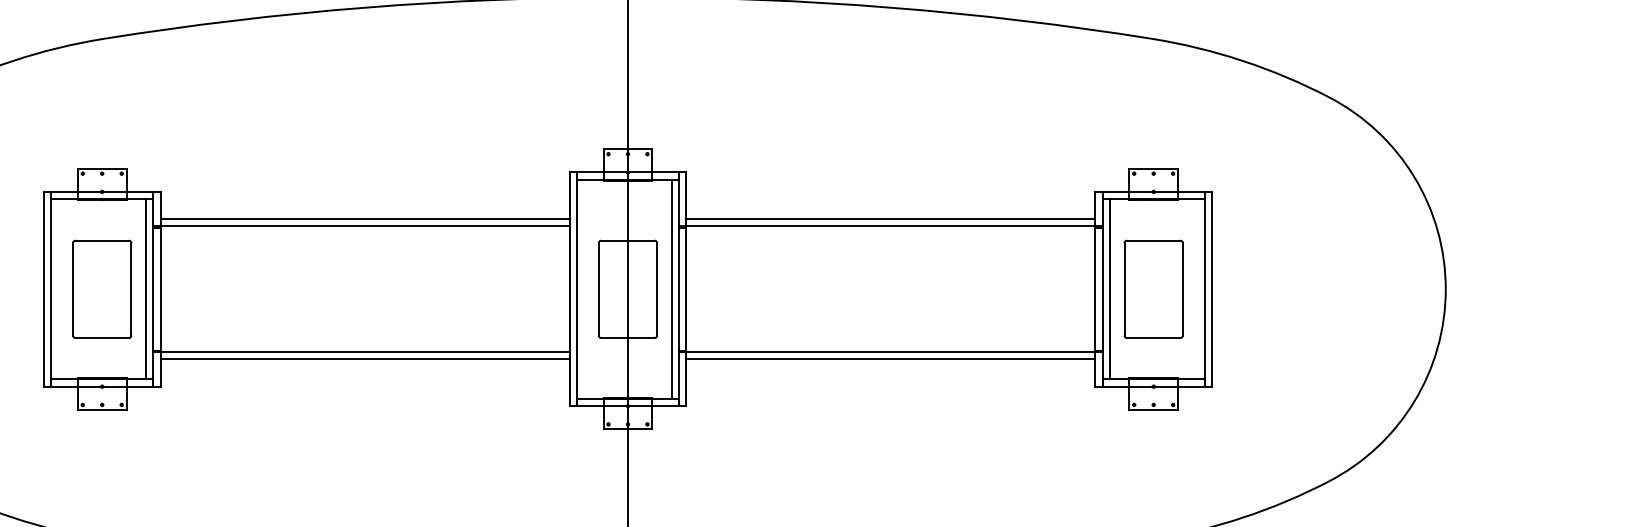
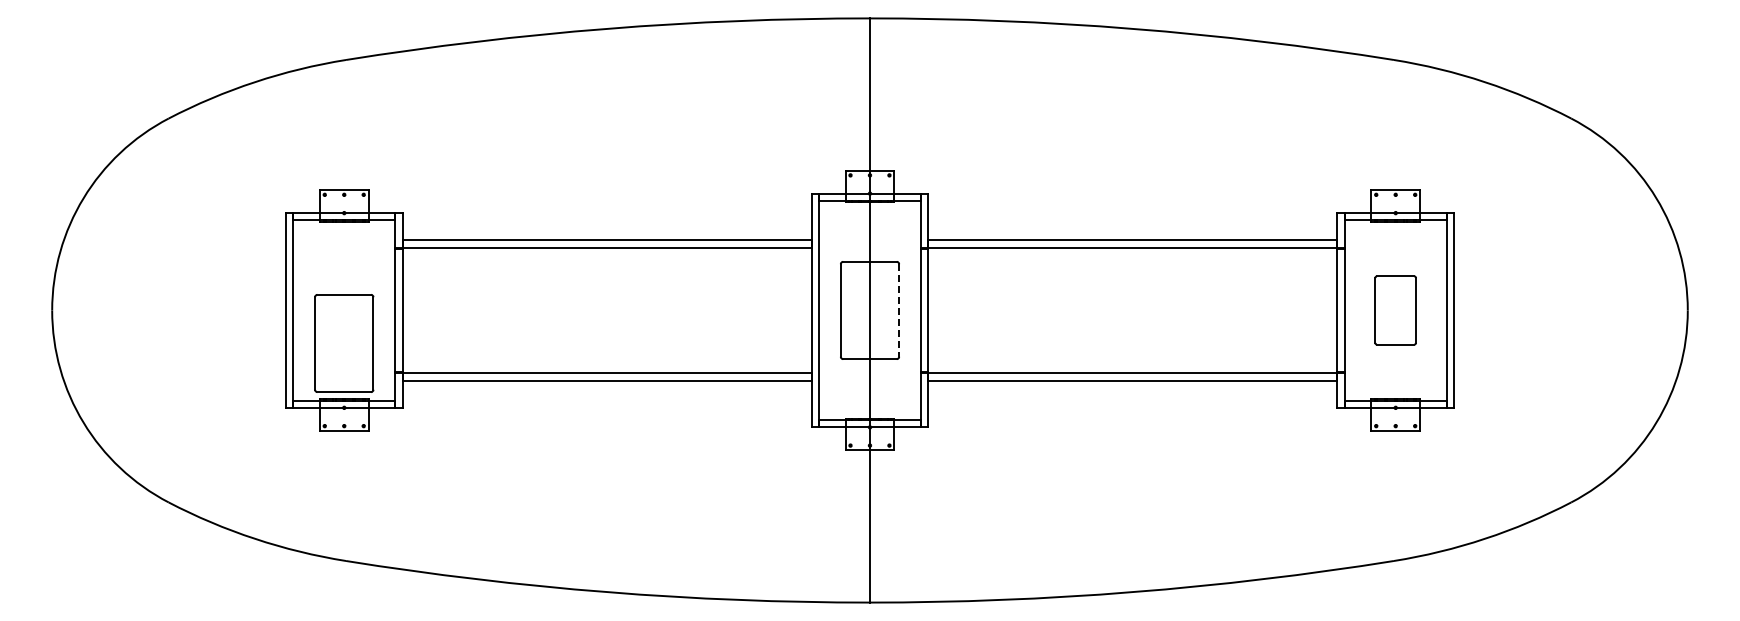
part: (102, 289) -> (344, 343), moved
line: (146, 289) -> (388, 310), removed
line: (657, 289) -> (899, 310), solid -> dashed
line: (671, 289) -> (913, 310), removed
line: (1109, 289) -> (1351, 310), removed
part: (1153, 289) -> (1395, 310), size x0.7

